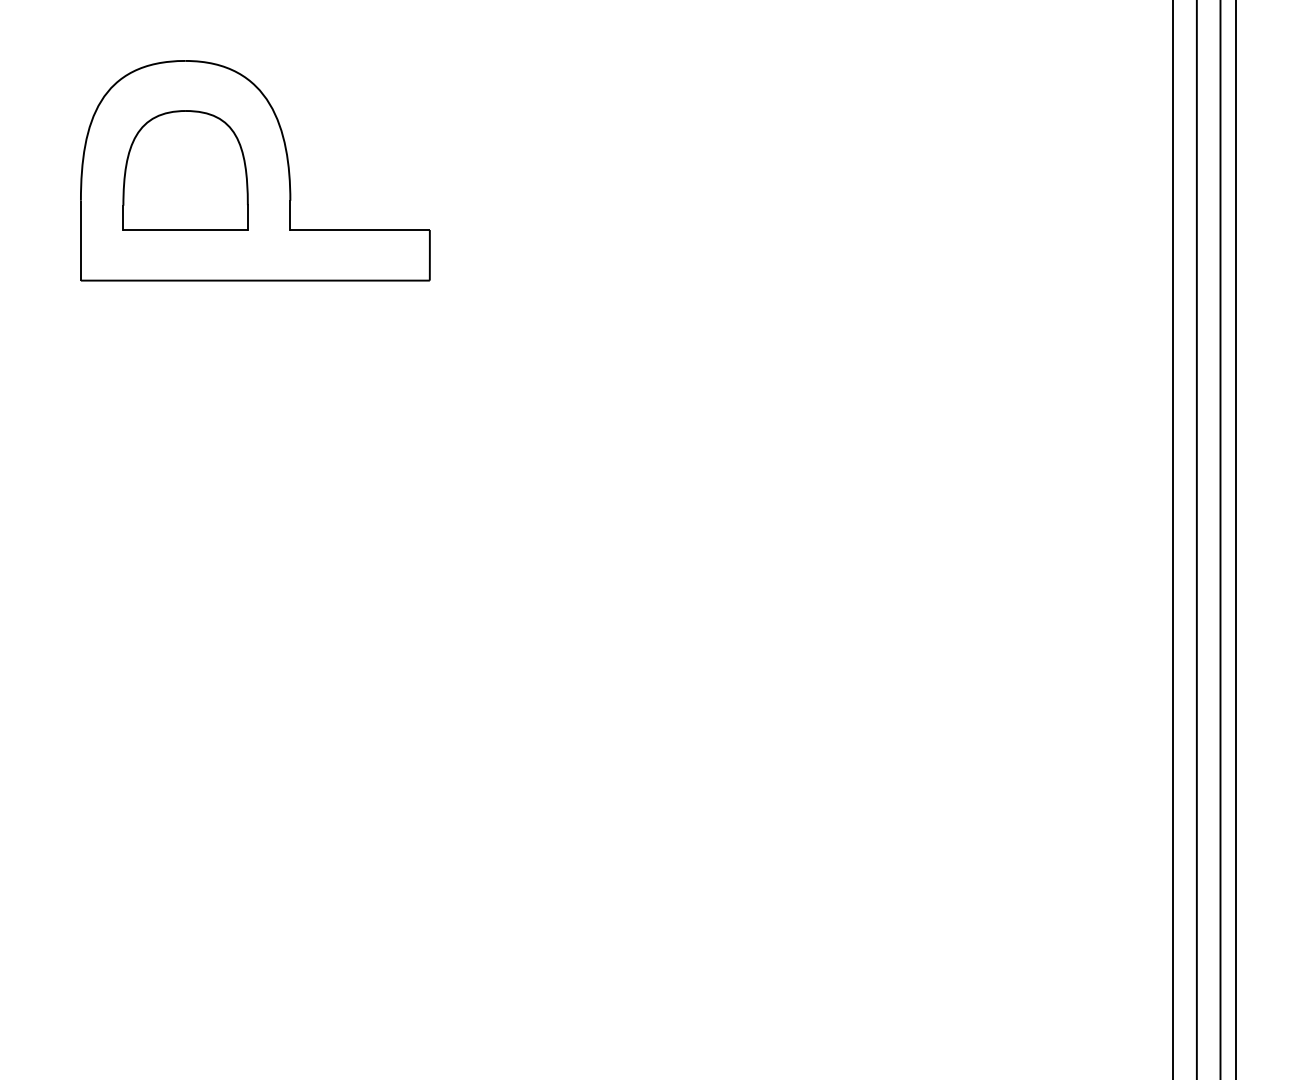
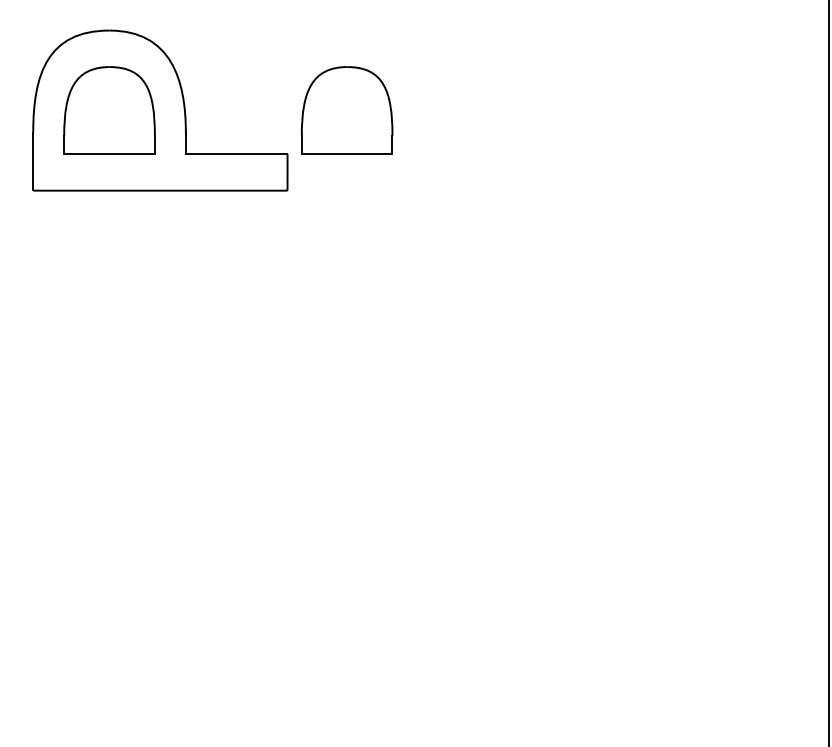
part: (511, 170) -> (347, 110), added

